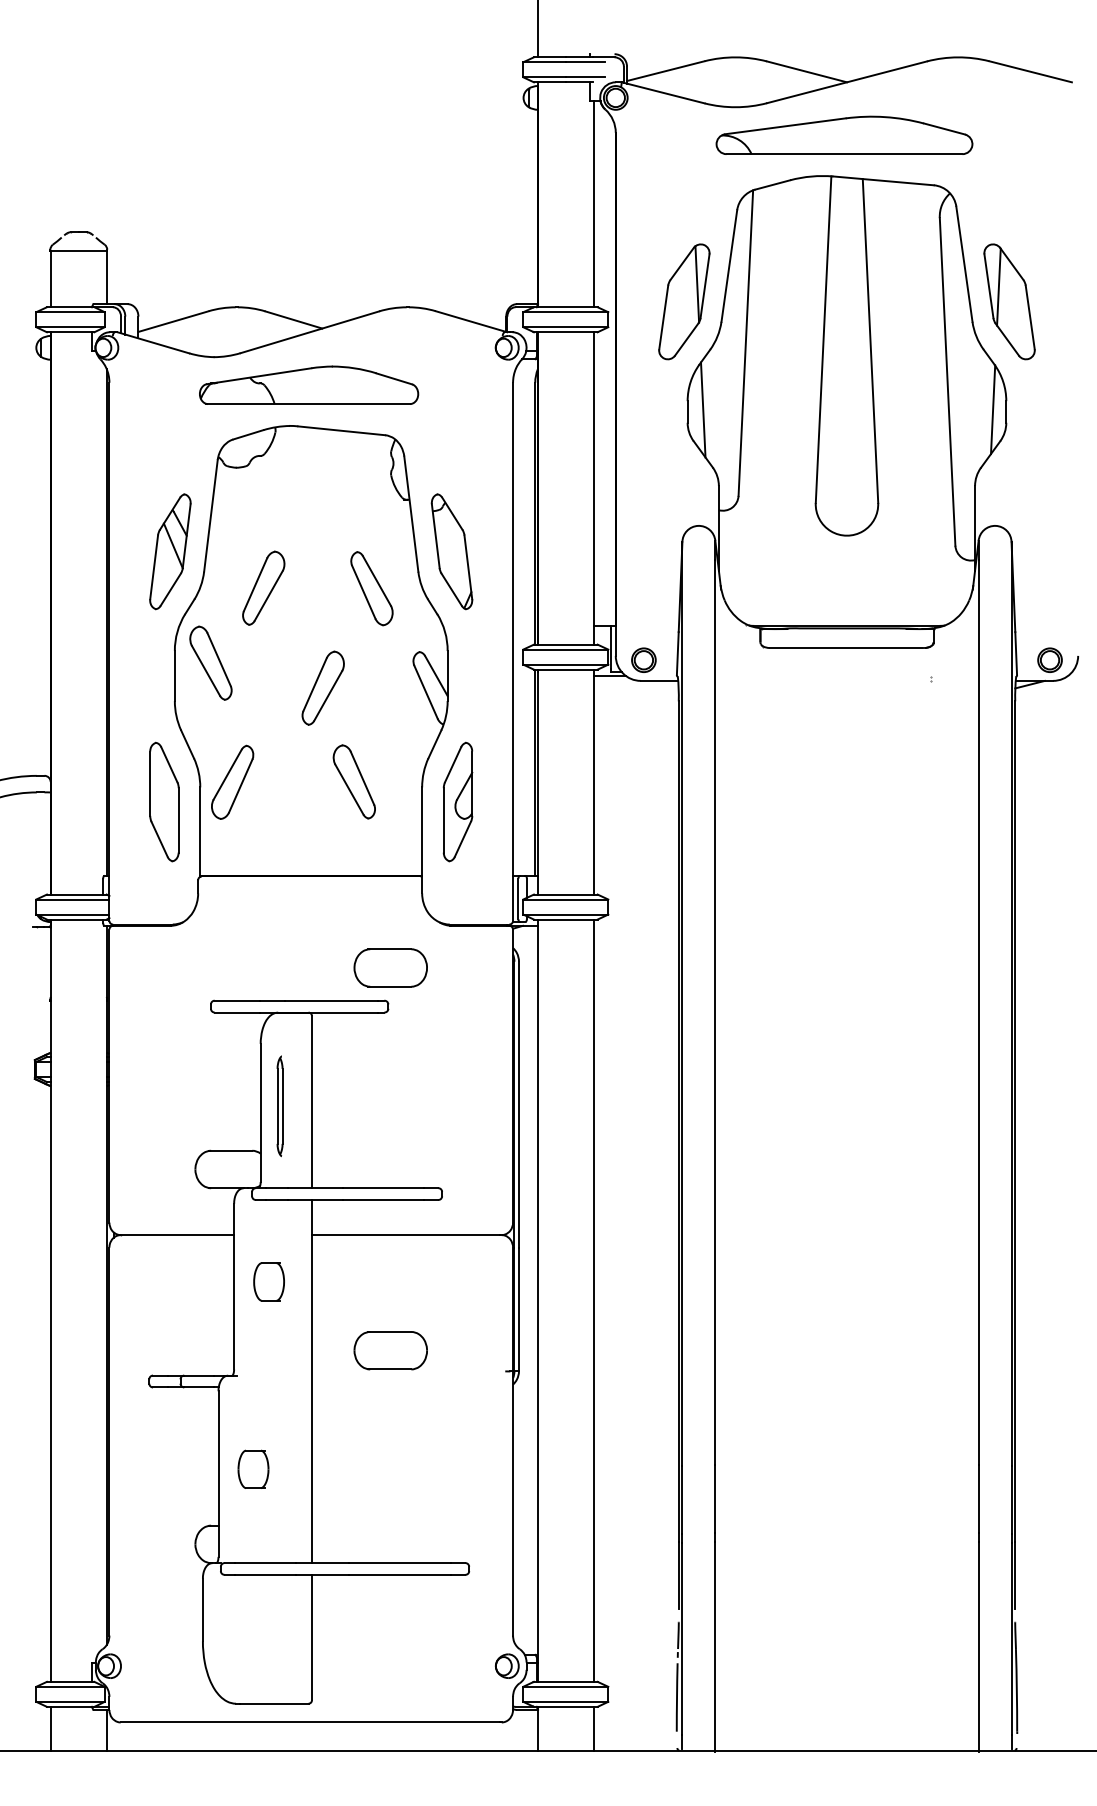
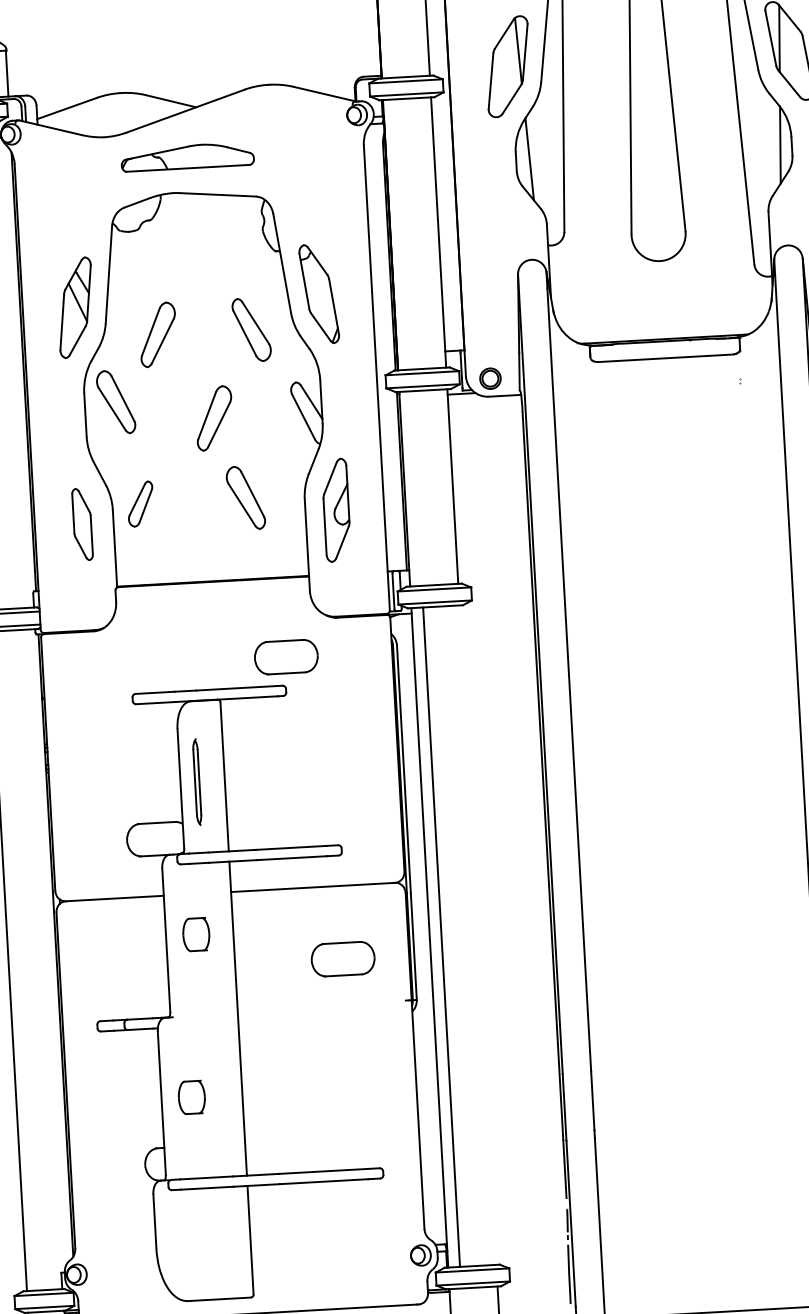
part: (309, 384) -> (187, 156), size x0.7
part: (232, 781) -> (140, 503), size x0.7
part: (164, 801) -> (82, 524), size x0.7
line: (593, 1300) -> (441, 937), moved
part: (390, 1350) -> (342, 959), moved

